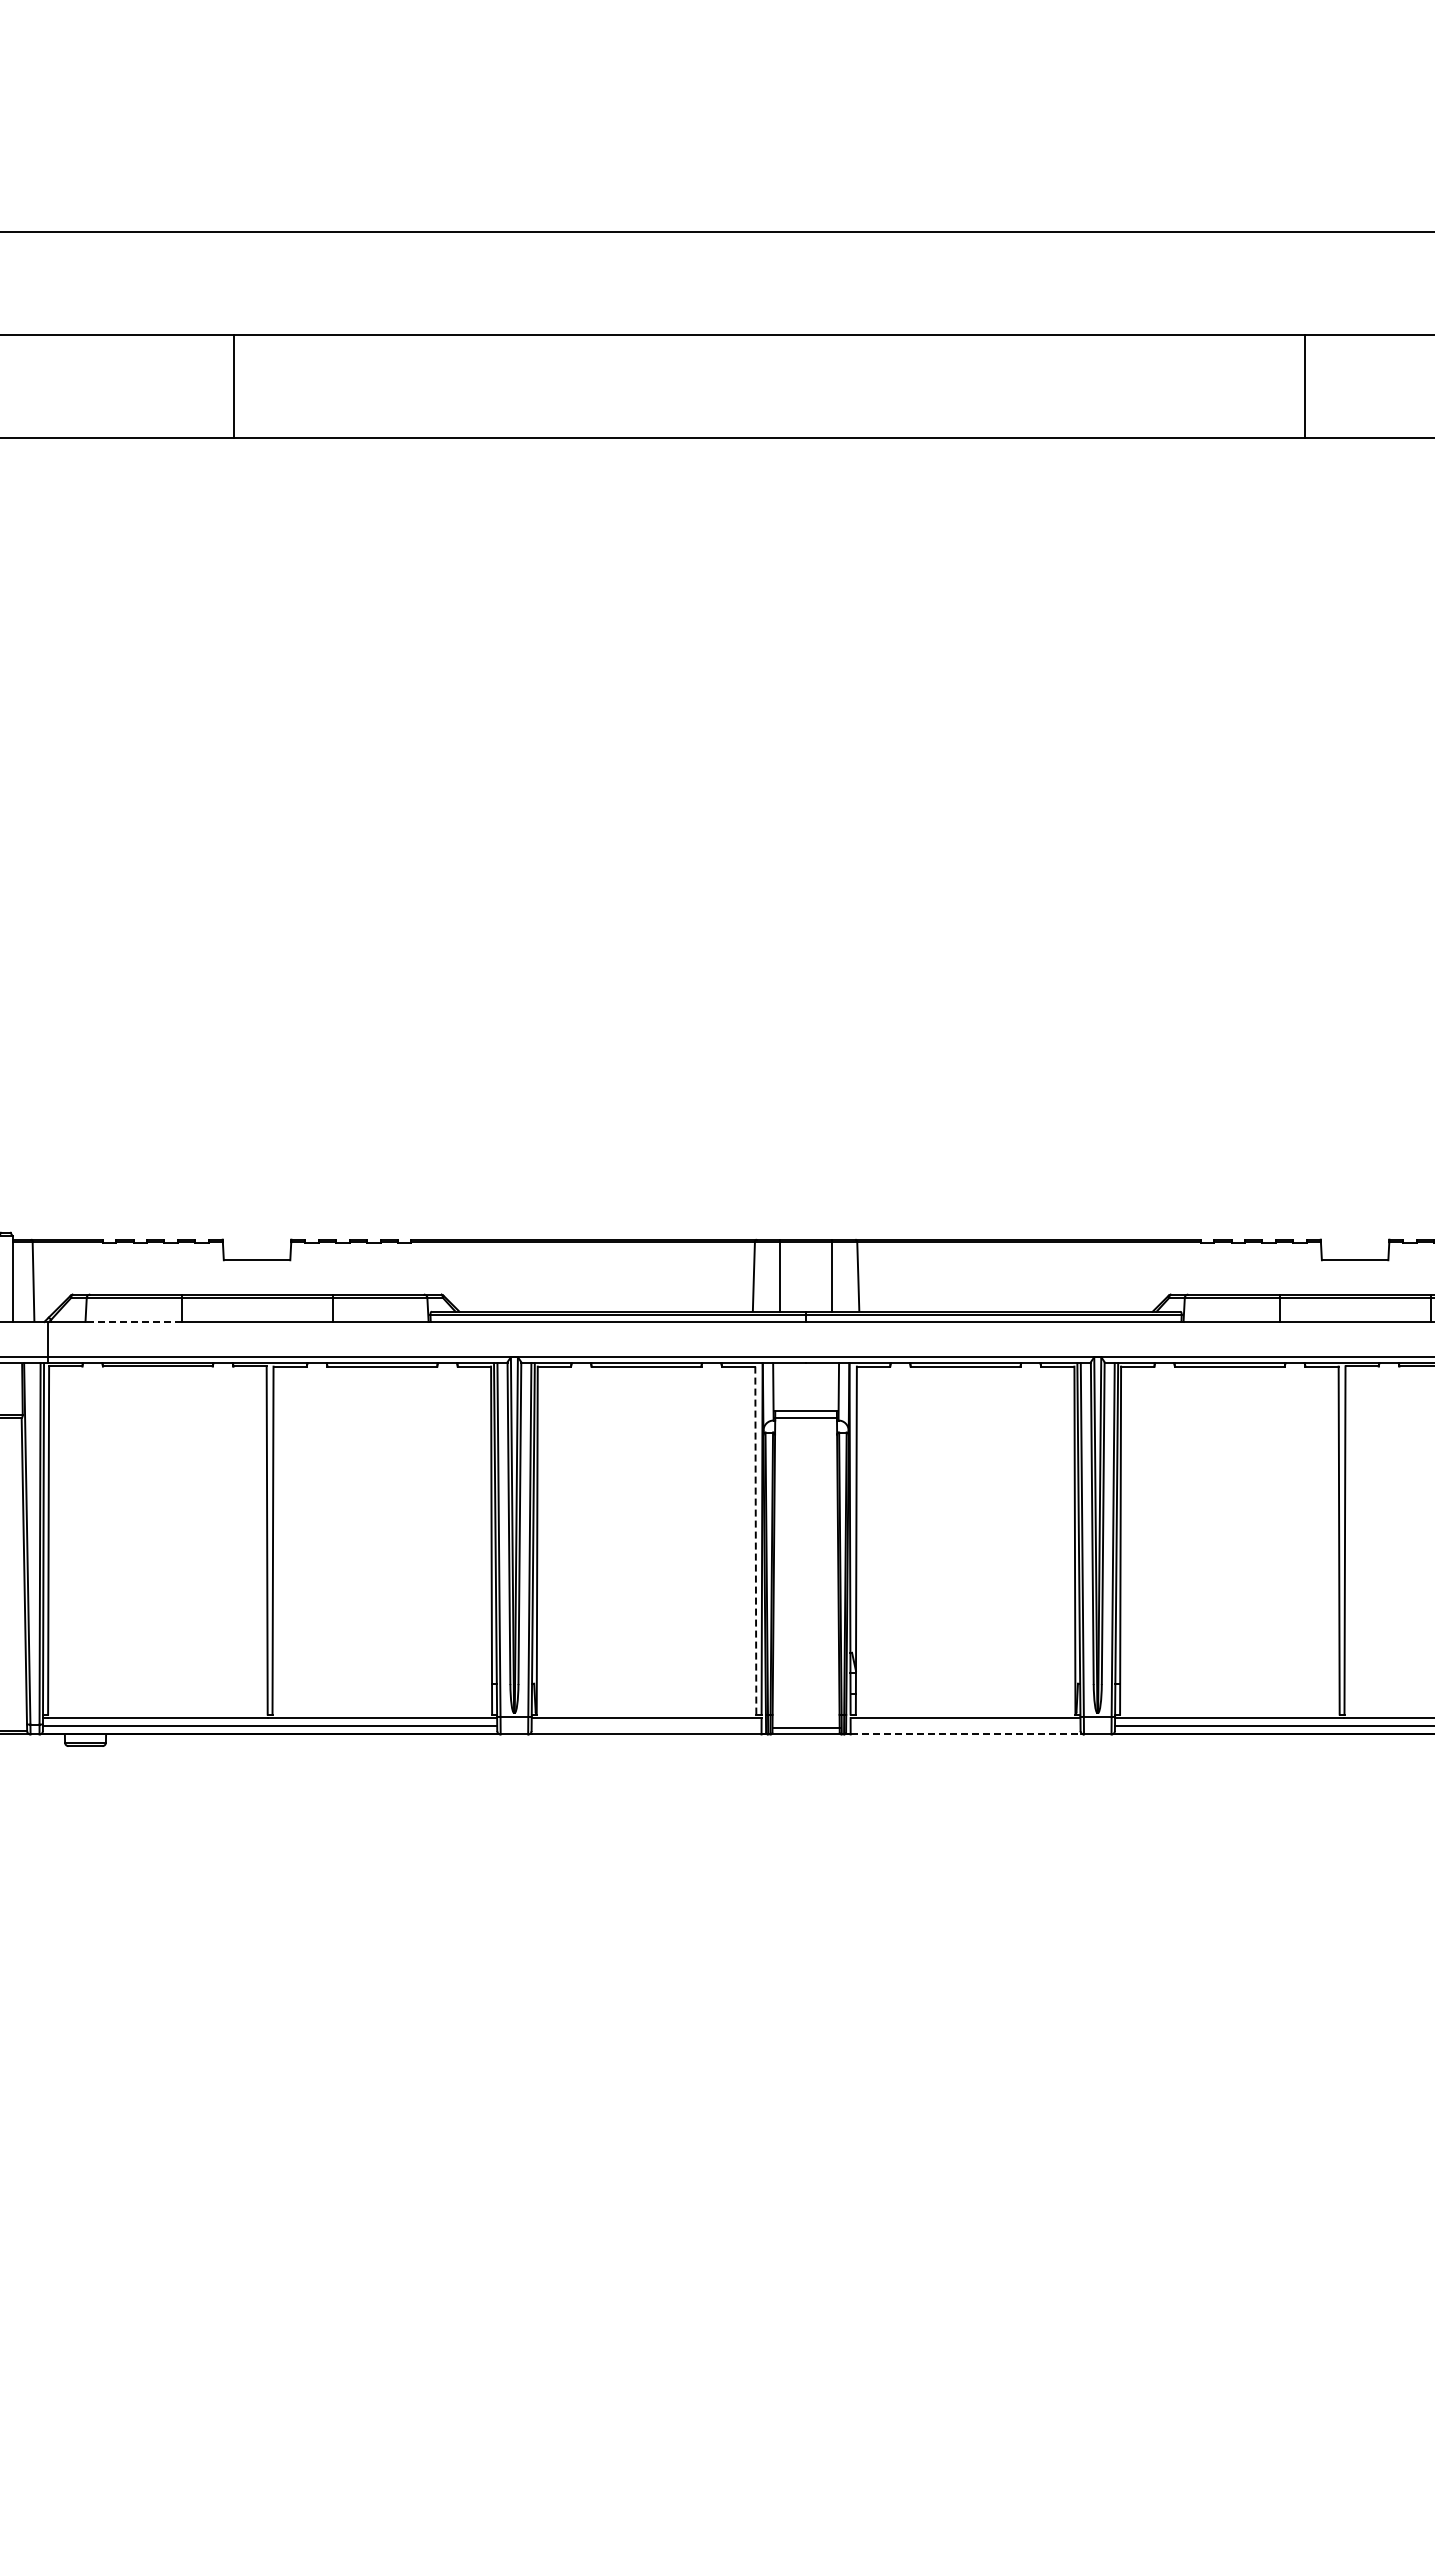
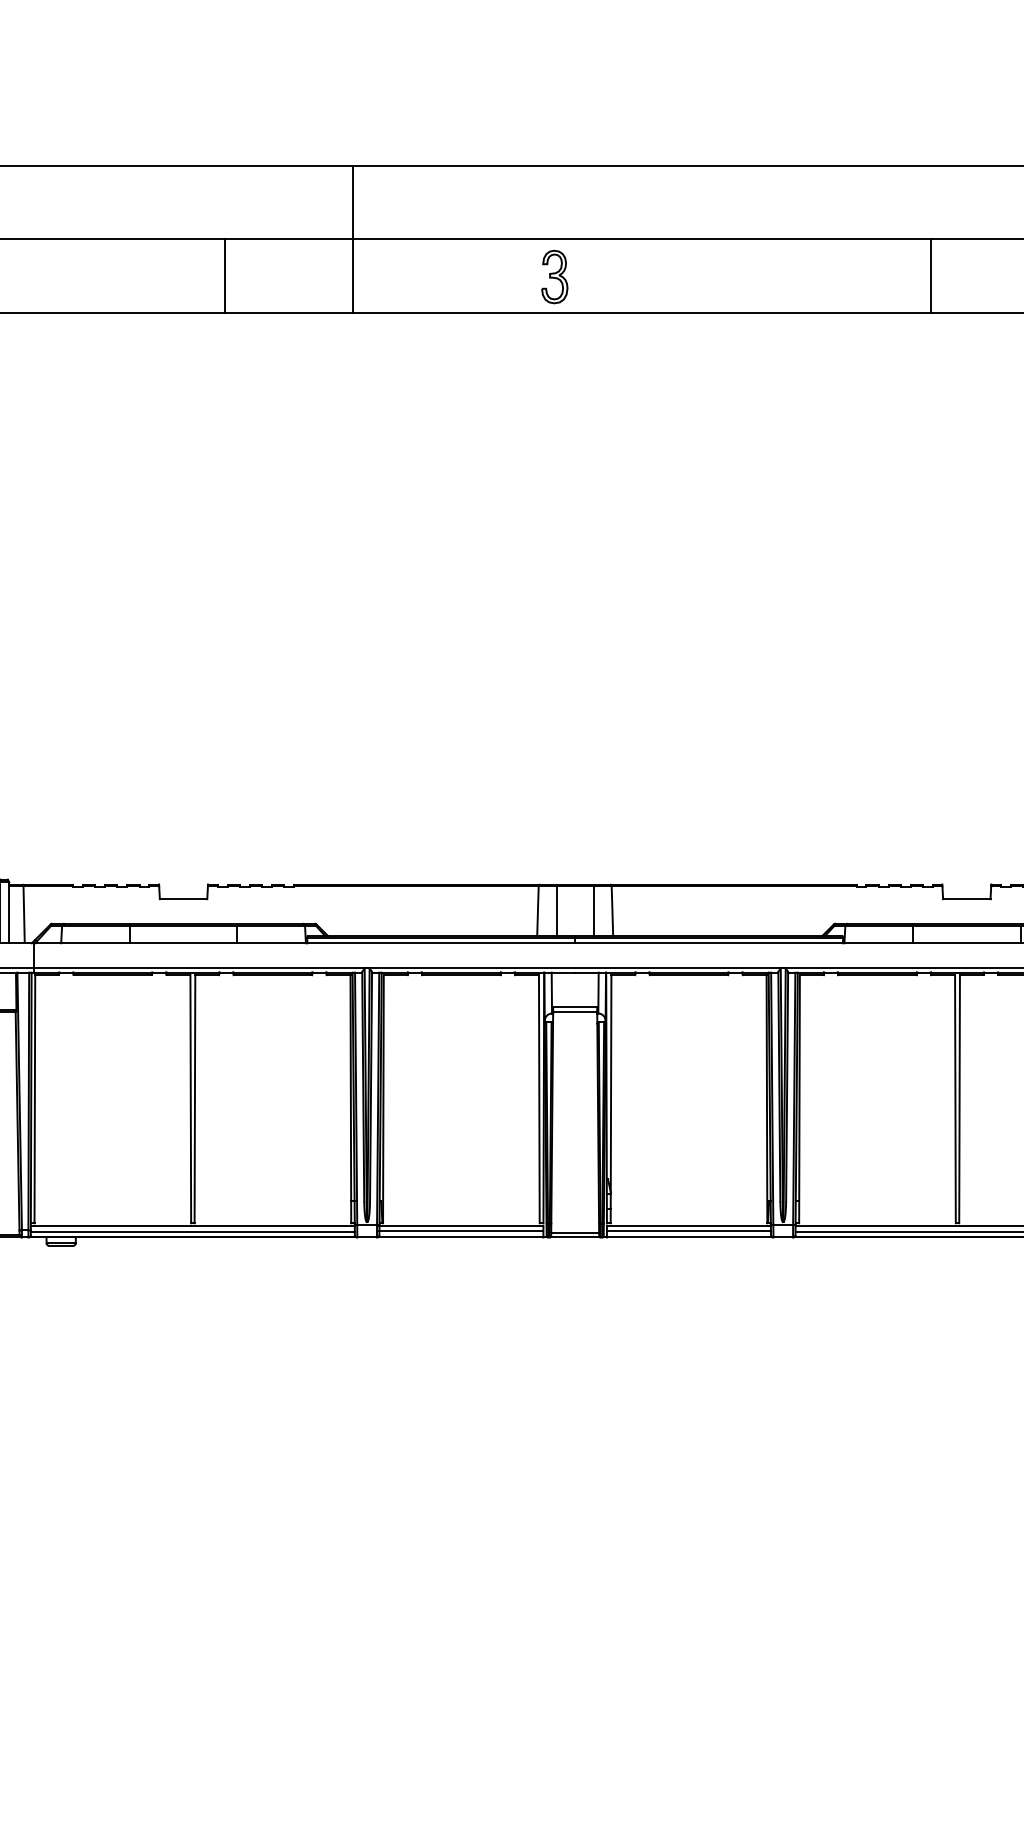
line: (494, 334) -> (352, 238), added
line: (233, 385) -> (224, 275), moved
part: (777, 387) -> (554, 276), added
line: (133, 1322) -> (95, 943), dashed -> solid
line: (755, 1540) -> (539, 1099), dashed -> solid
line: (646, 1725) -> (461, 1231), added
line: (965, 1725) -> (688, 1231), added
line: (965, 1734) -> (688, 1237), dashed -> solid

